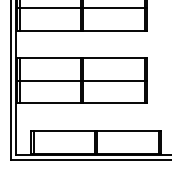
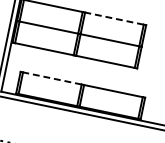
line: (114, 58) -> (114, 18), solid -> dashed
line: (64, 131) -> (52, 78), solid -> dashed

